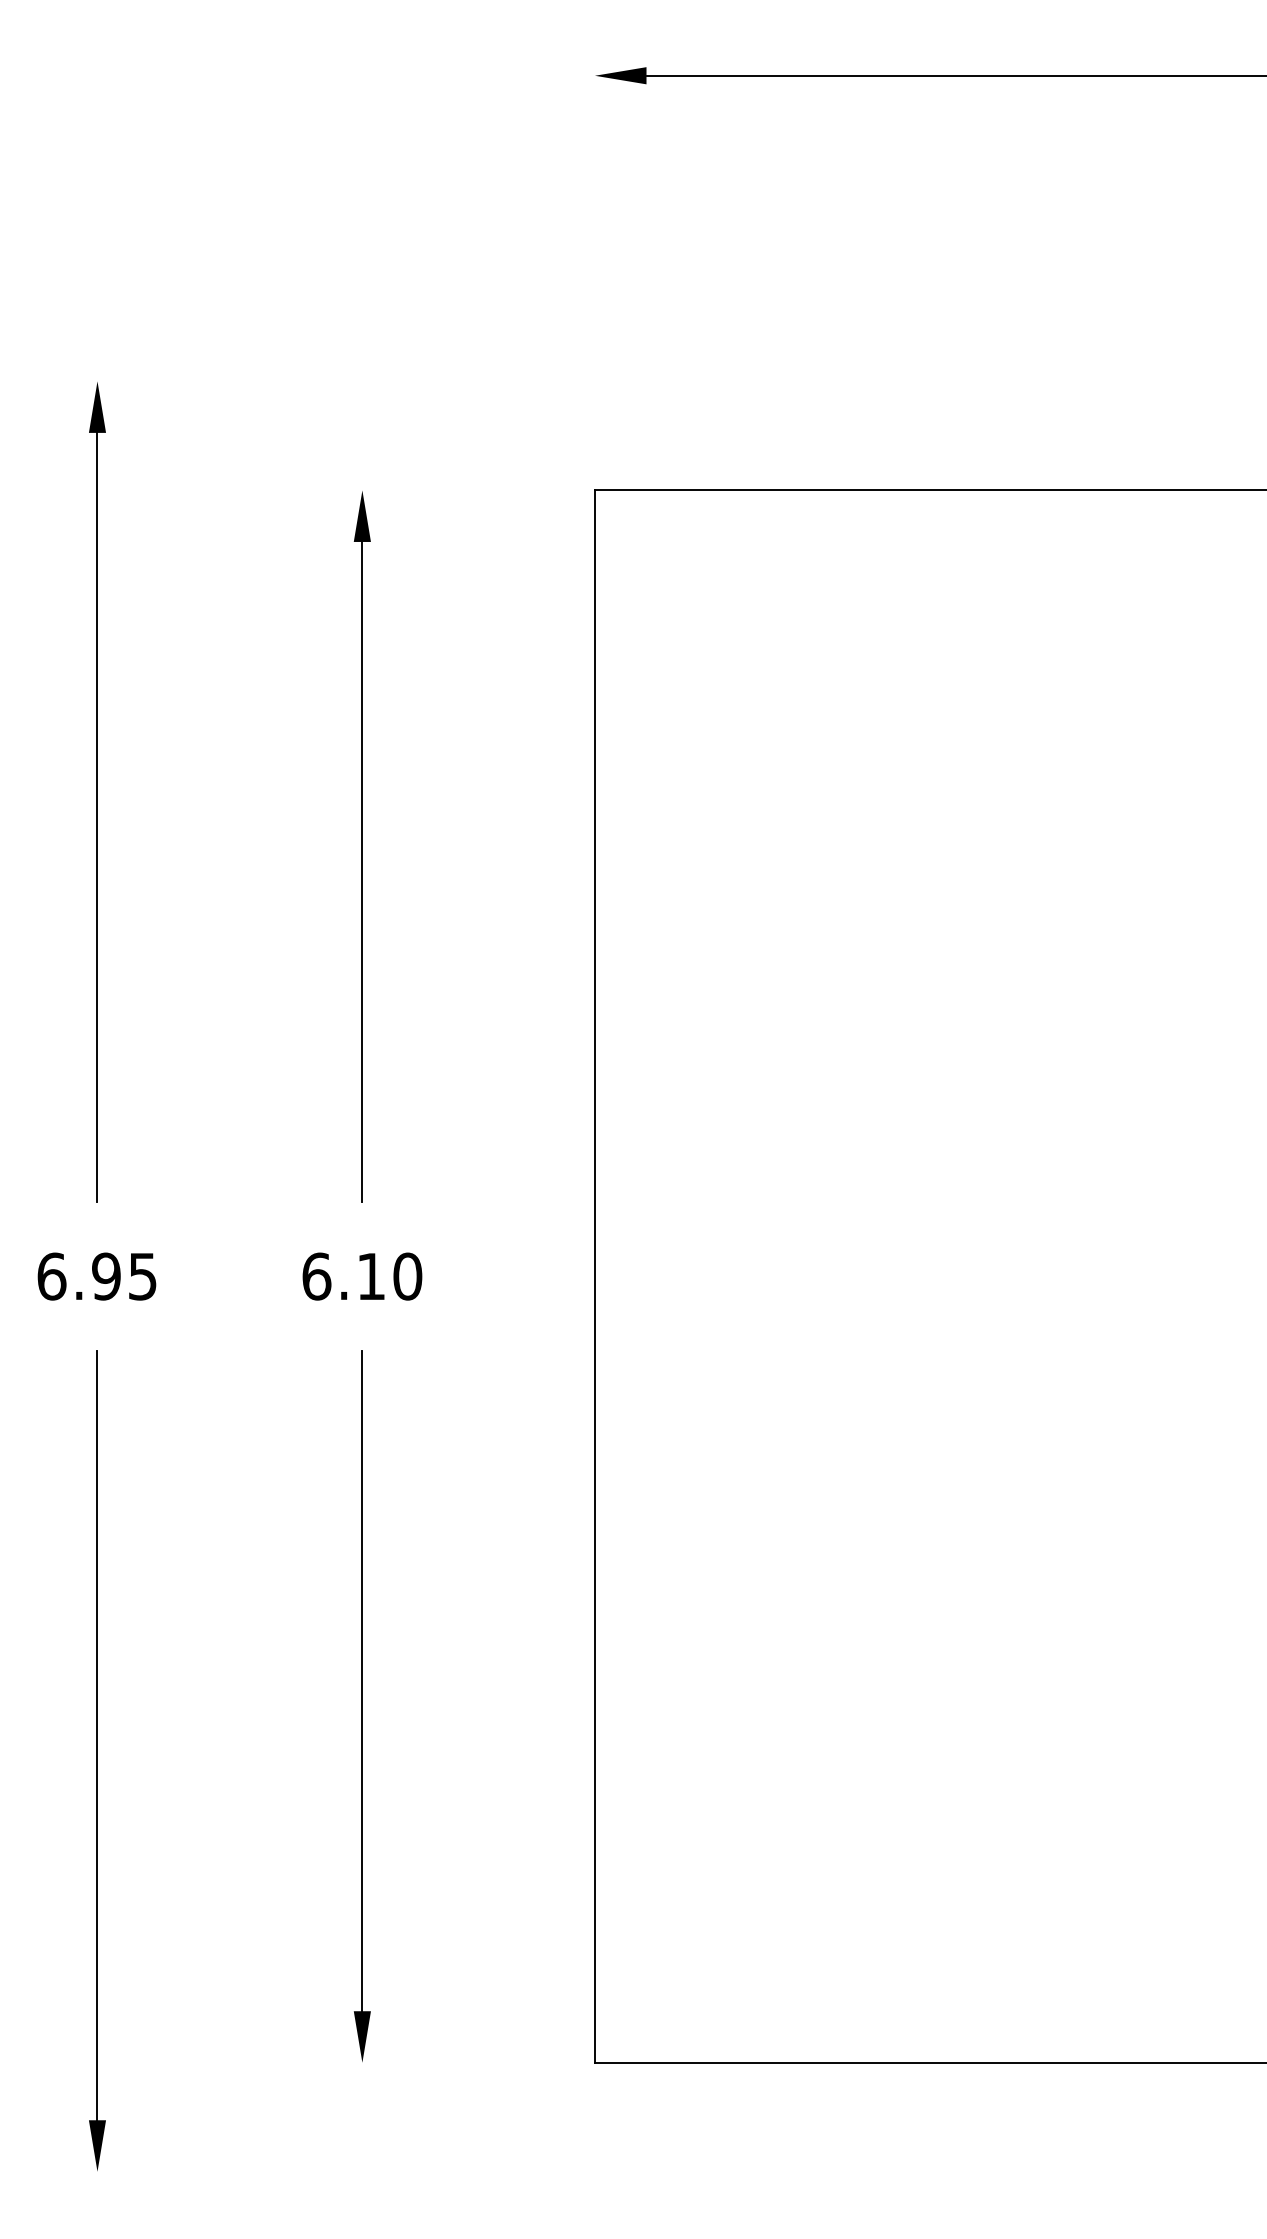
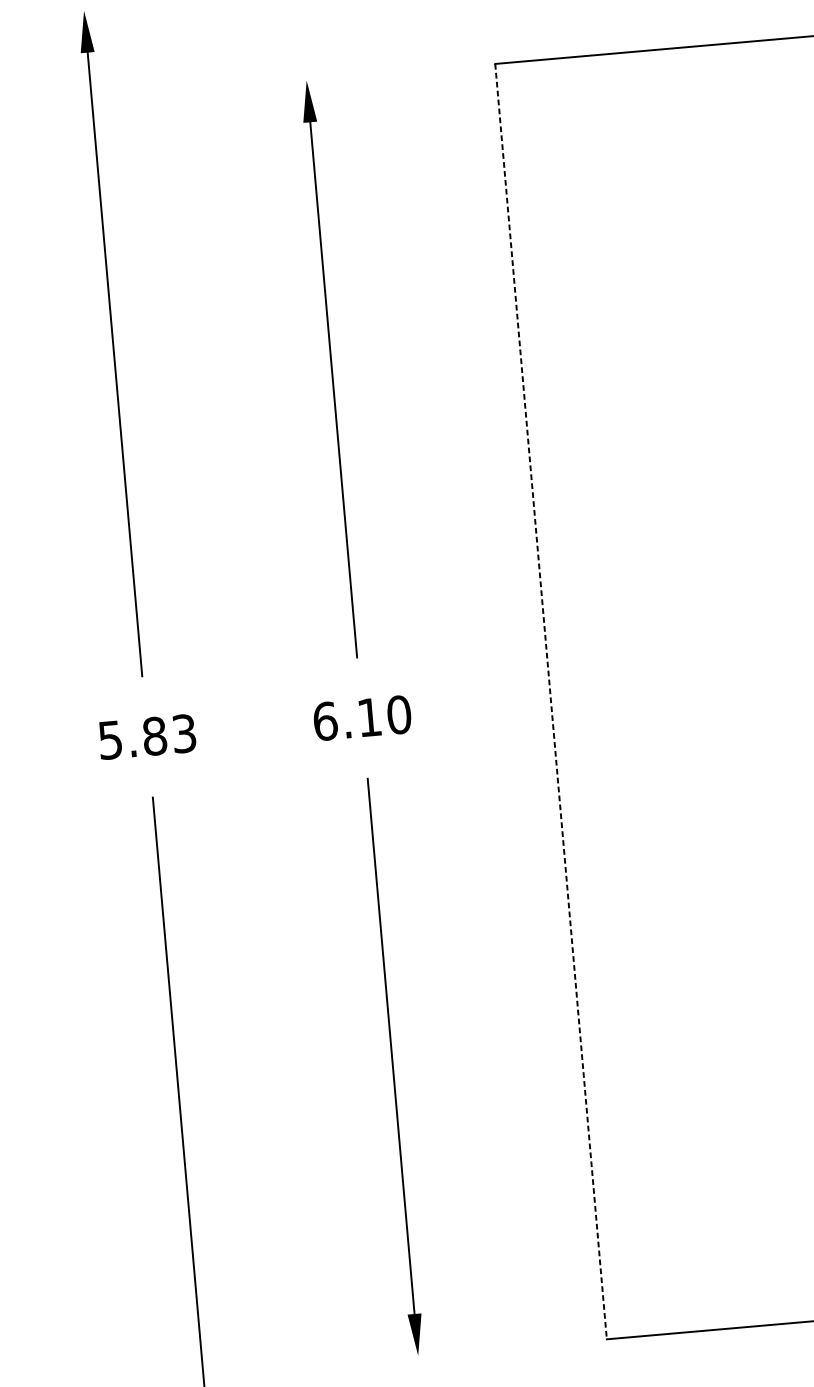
text: (96, 1276) -> (146, 736), 6.95 -> 5.83
line: (594, 1277) -> (550, 702), solid -> dashed

